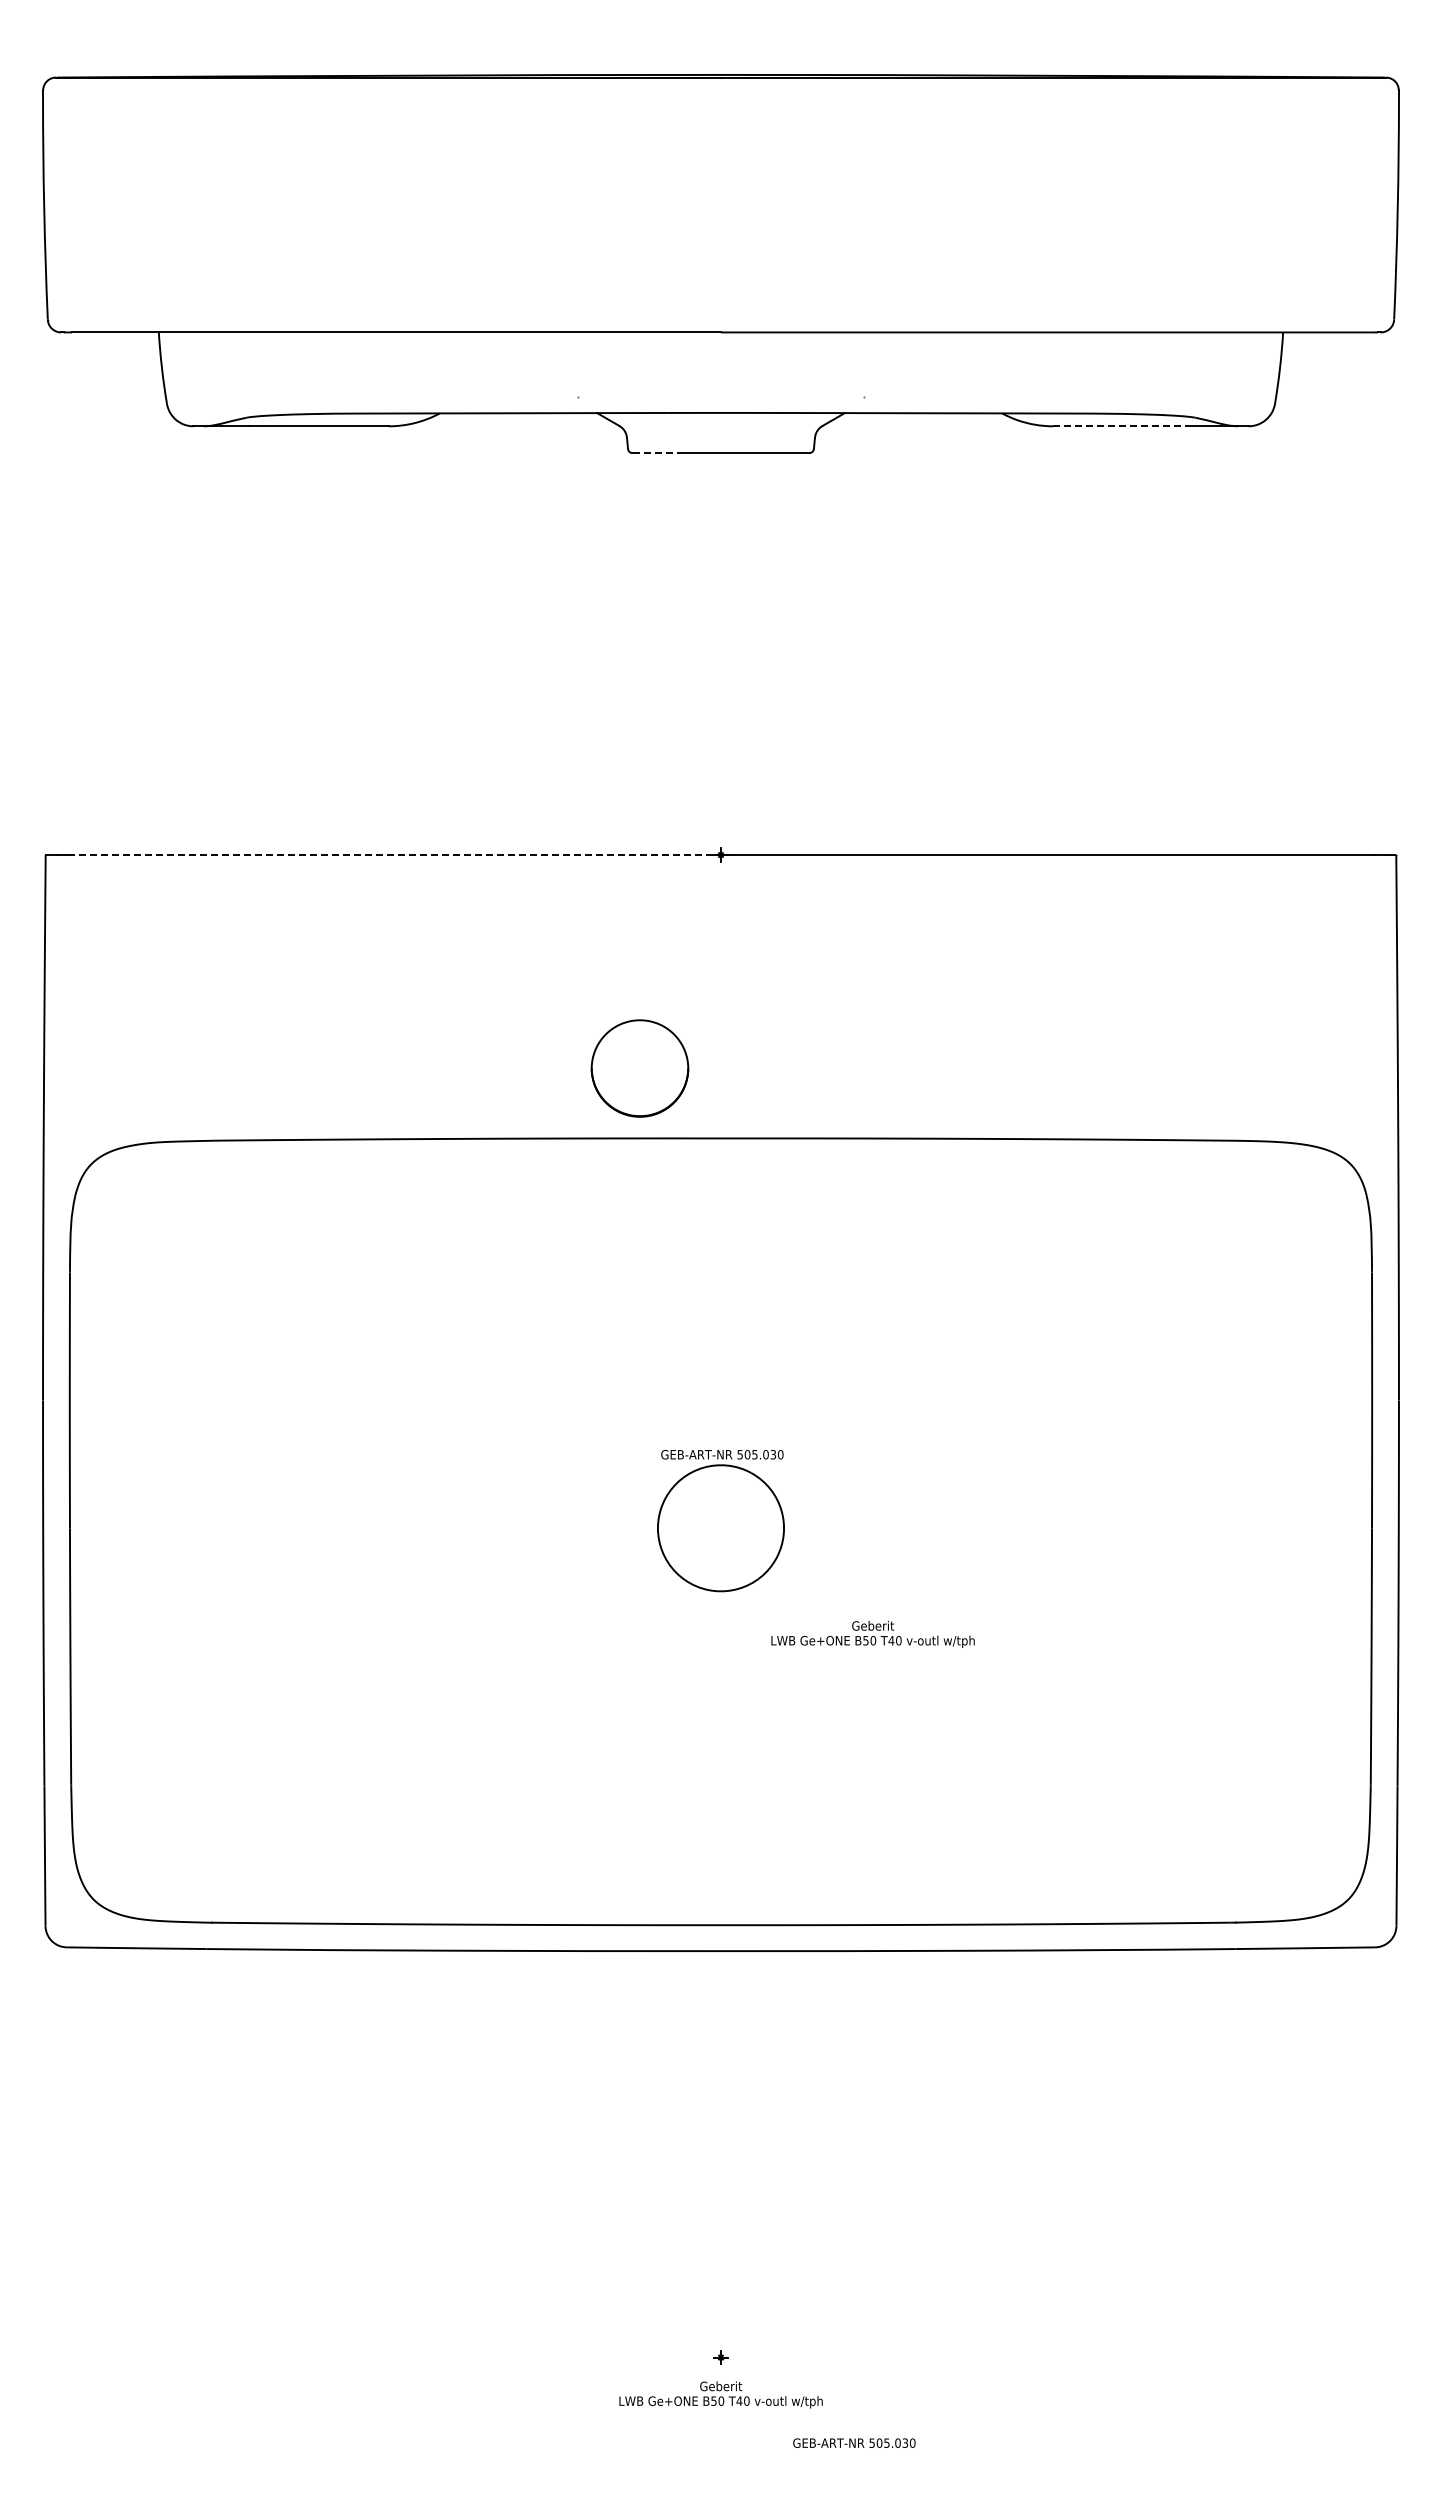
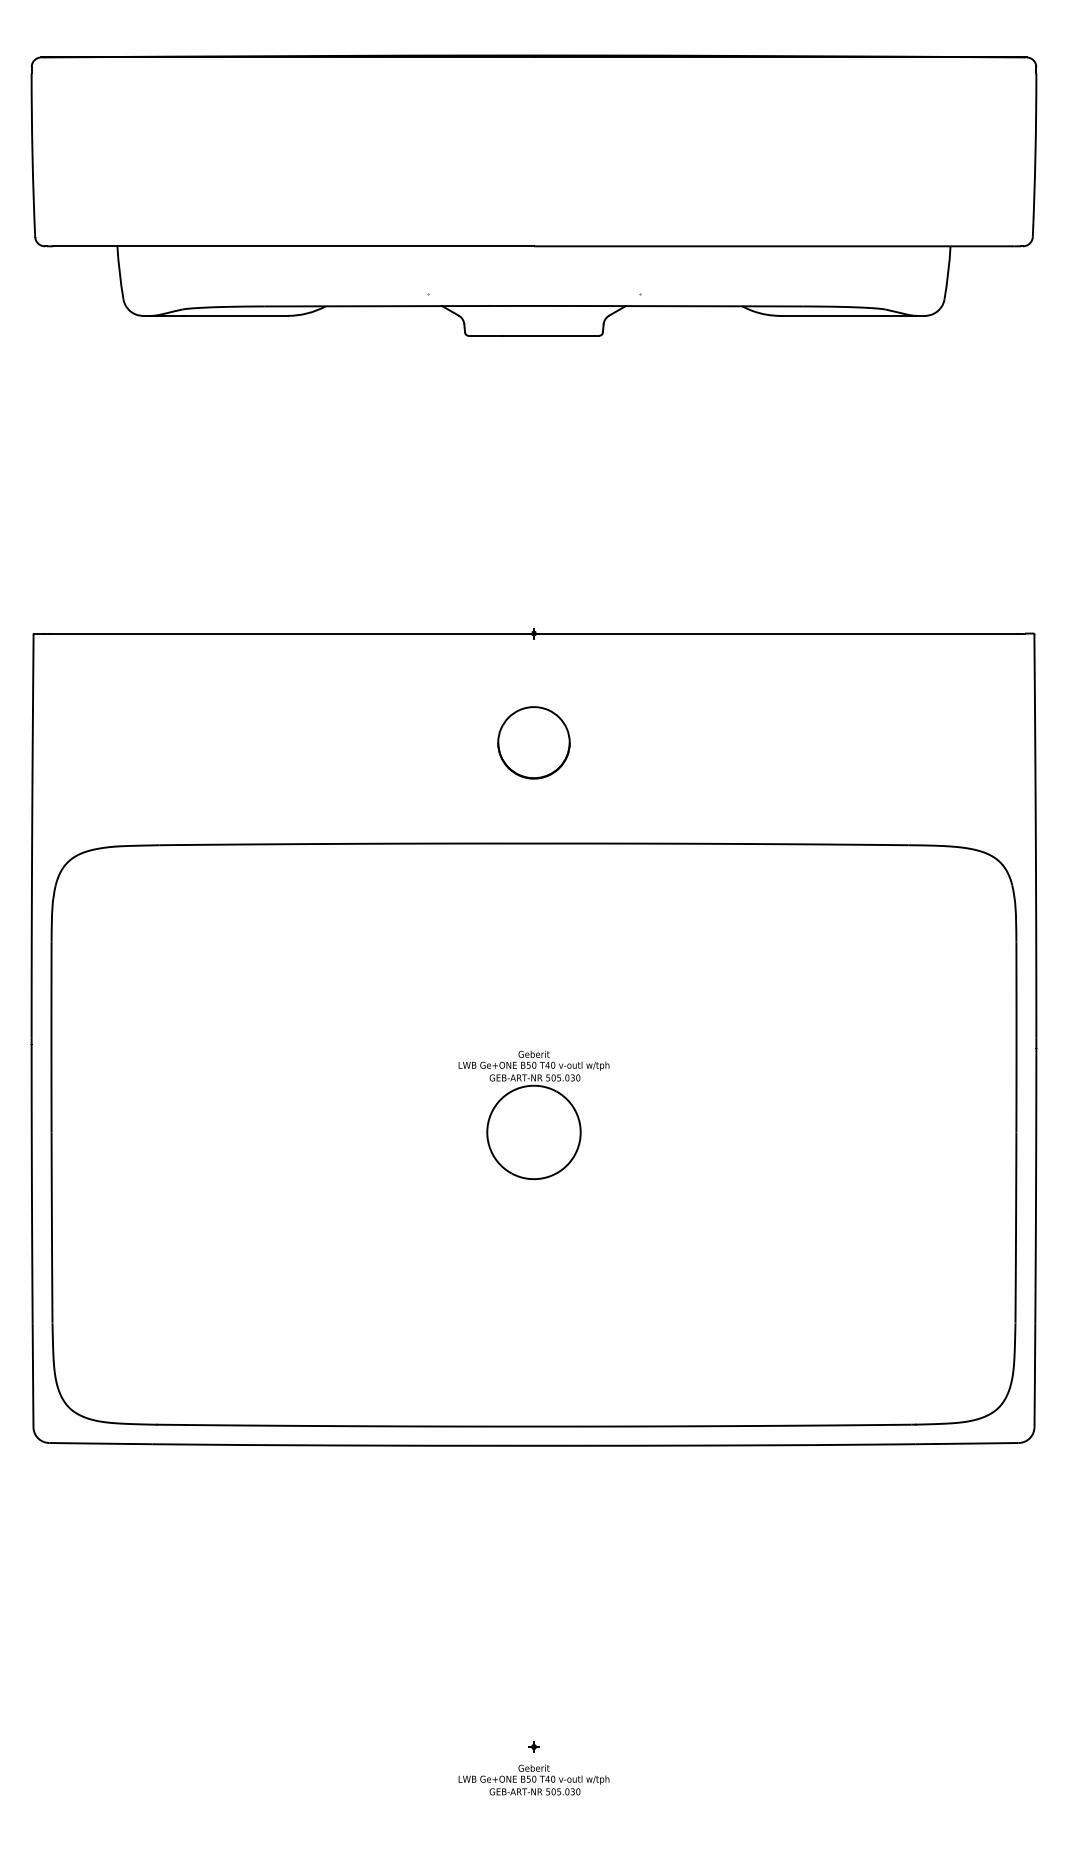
line: (1122, 426) -> (831, 316), dashed -> solid
line: (656, 453) -> (486, 336), dashed -> solid
line: (395, 855) -> (292, 633), dashed -> solid
part: (639, 1068) -> (533, 742), moved
text: (872, 1634) -> (533, 1060), moved
text: (854, 2442) -> (535, 1791), moved

